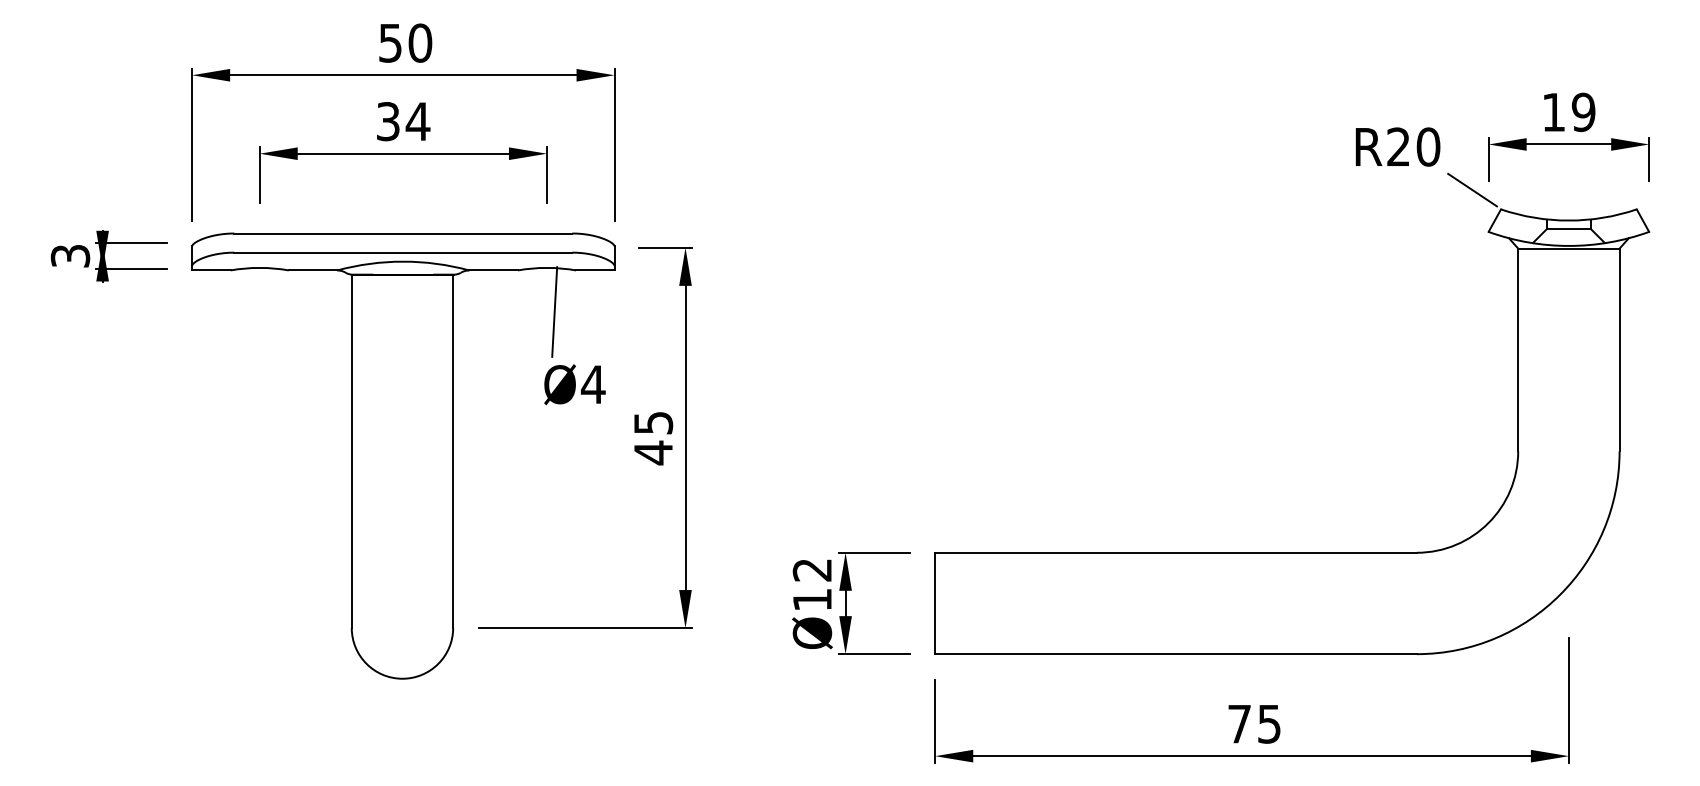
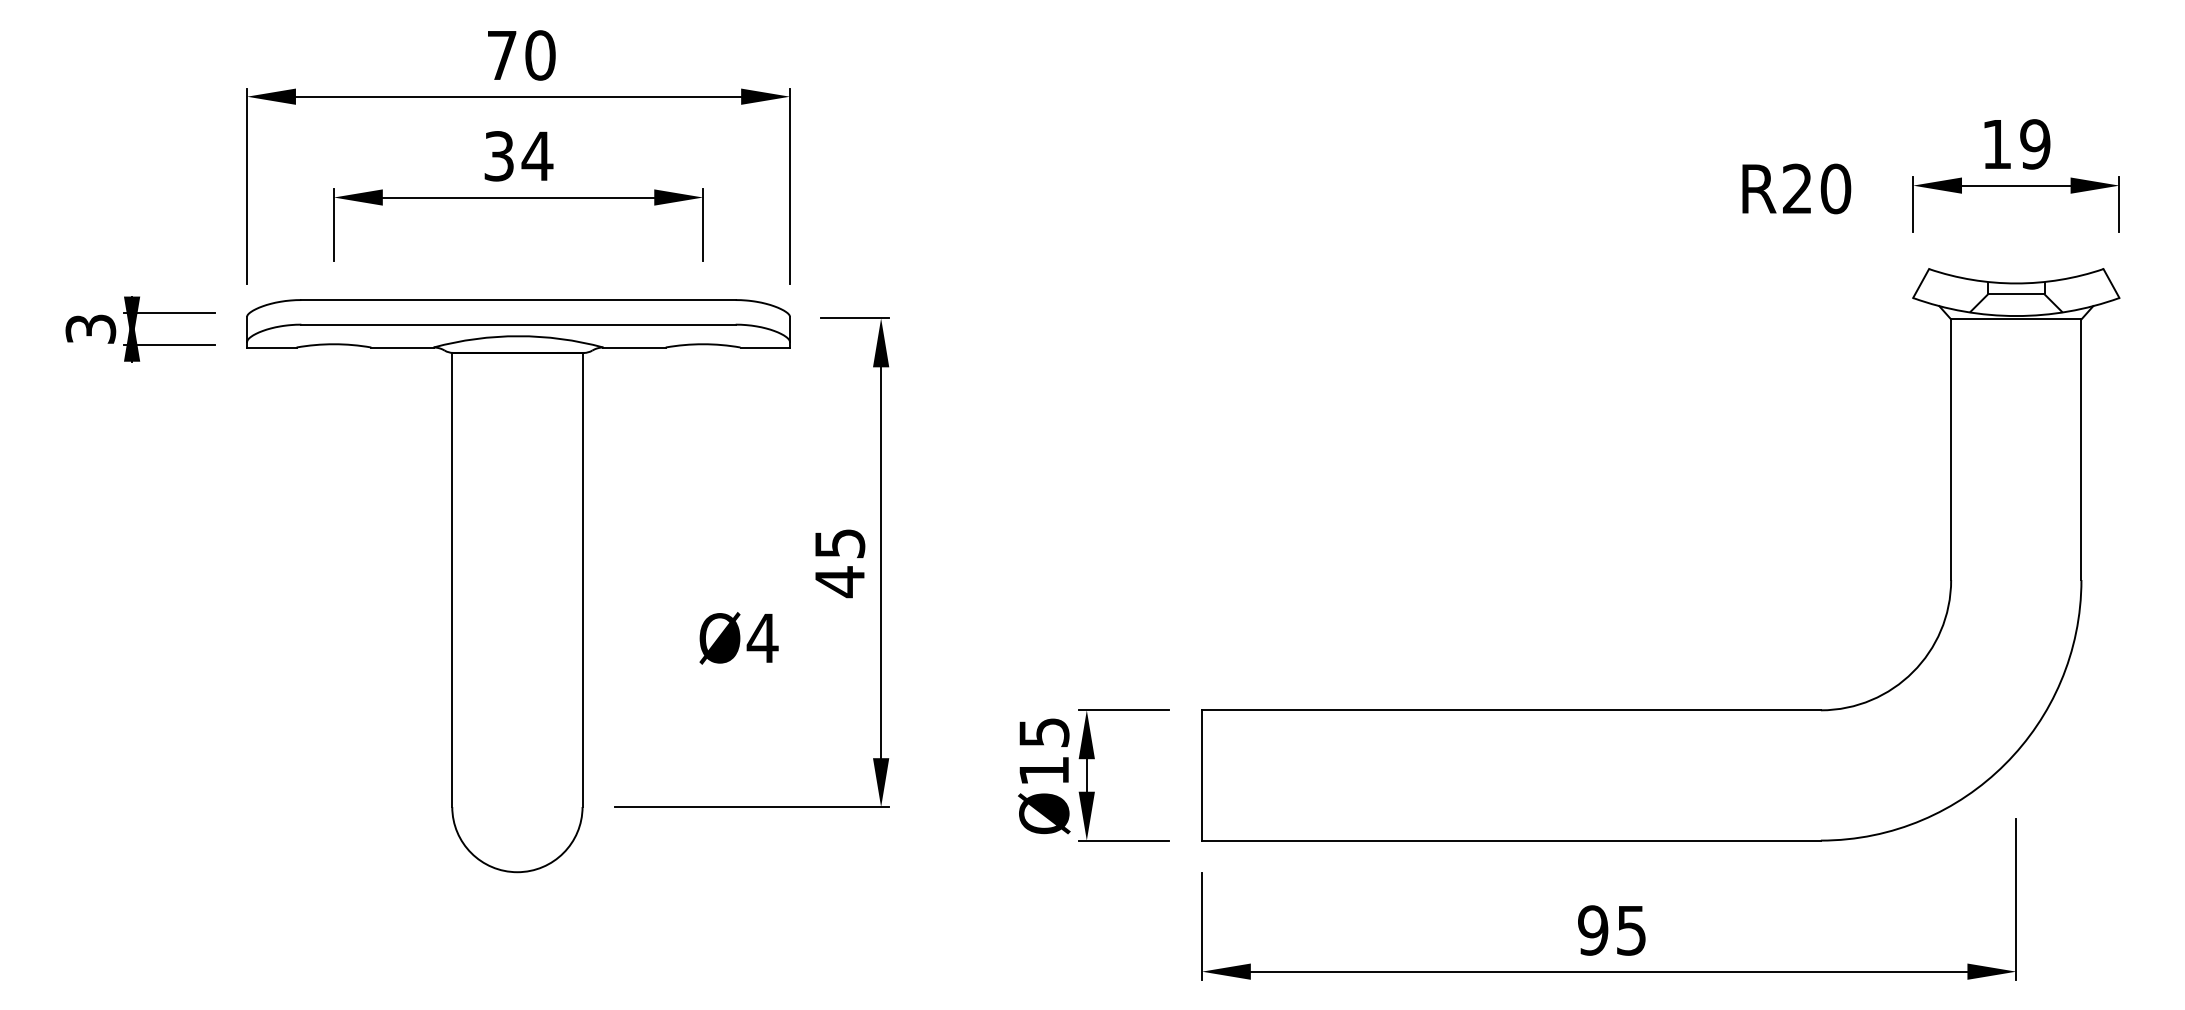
text: (390, 43) -> (501, 55), 50 -> 70
line: (1472, 190) -> (1892, 244), removed
line: (554, 311) -> (712, 400), removed
text: (574, 384) -> (738, 638), moved
text: (812, 570) -> (1044, 732), Ø12 -> Ø15
text: (1239, 724) -> (1593, 930), 75 -> 95

